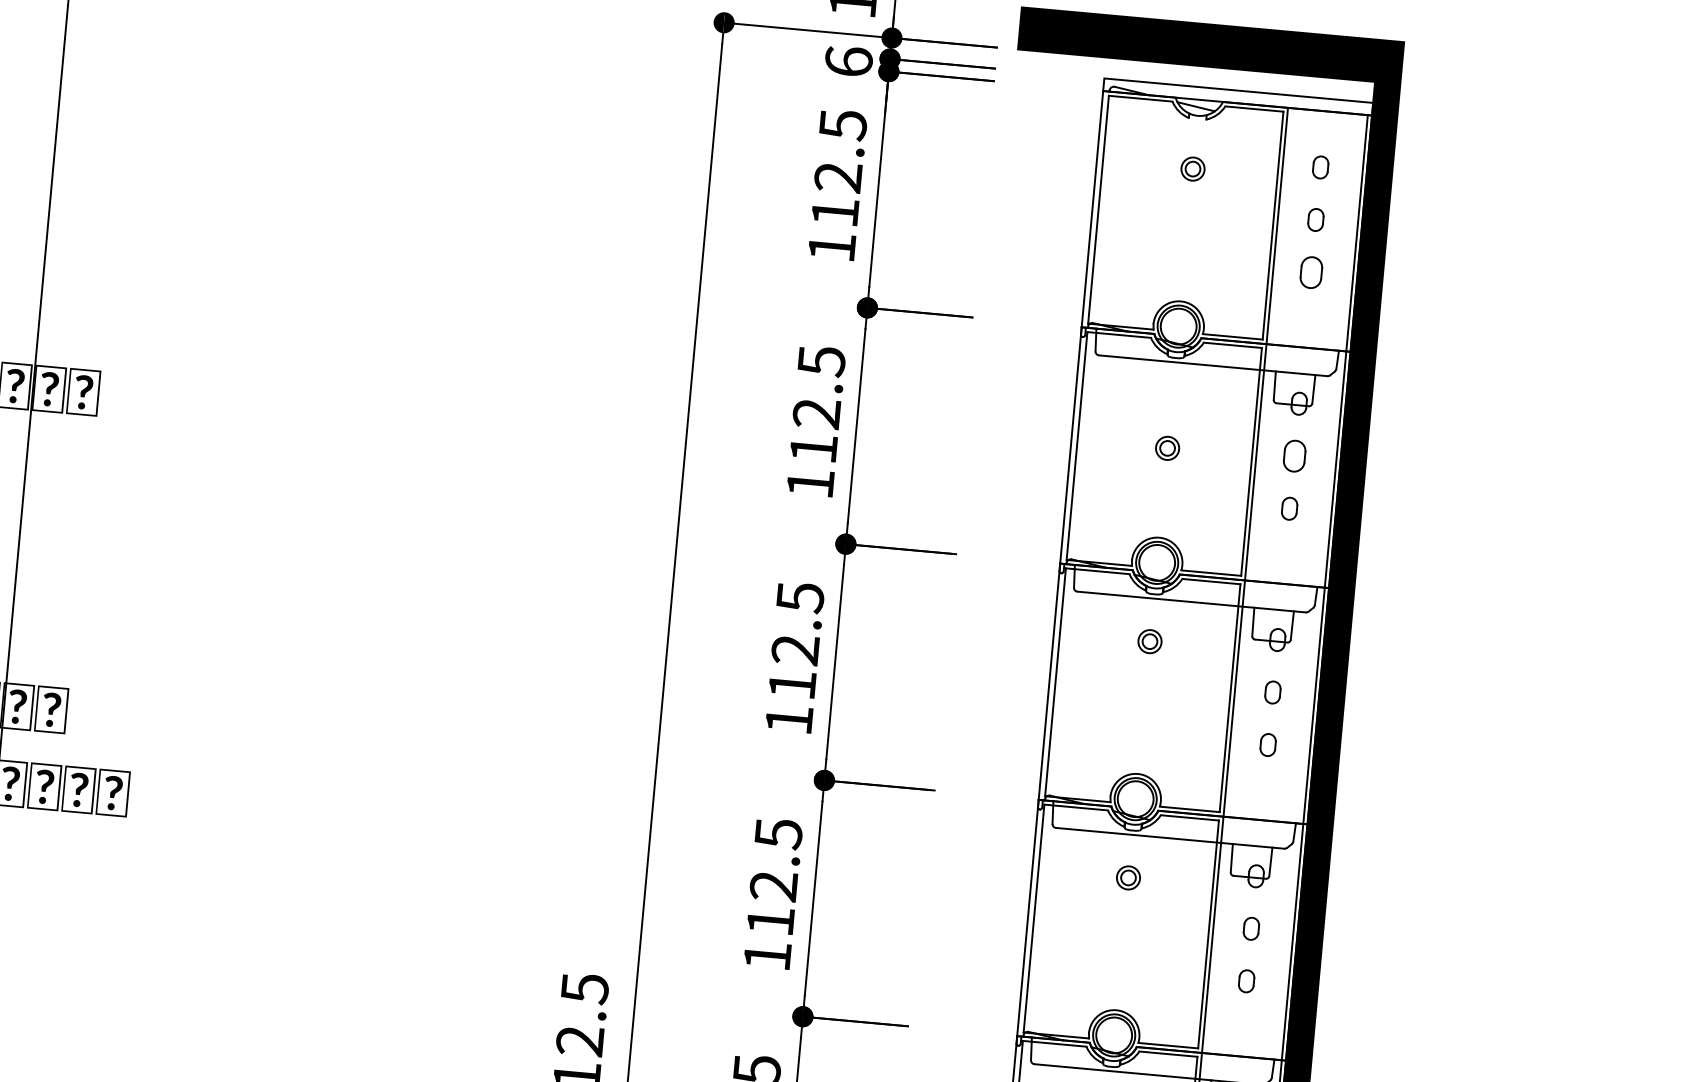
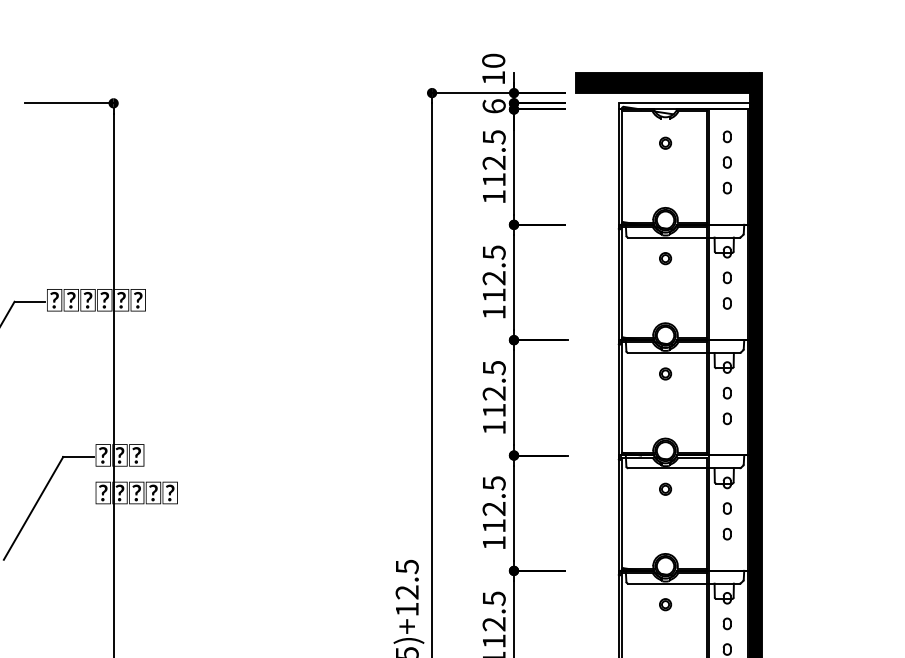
part: (1309, 271) -> (726, 187), size x0.71
part: (1167, 448) -> (665, 258), moved
part: (1292, 455) -> (726, 277), size x0.71

